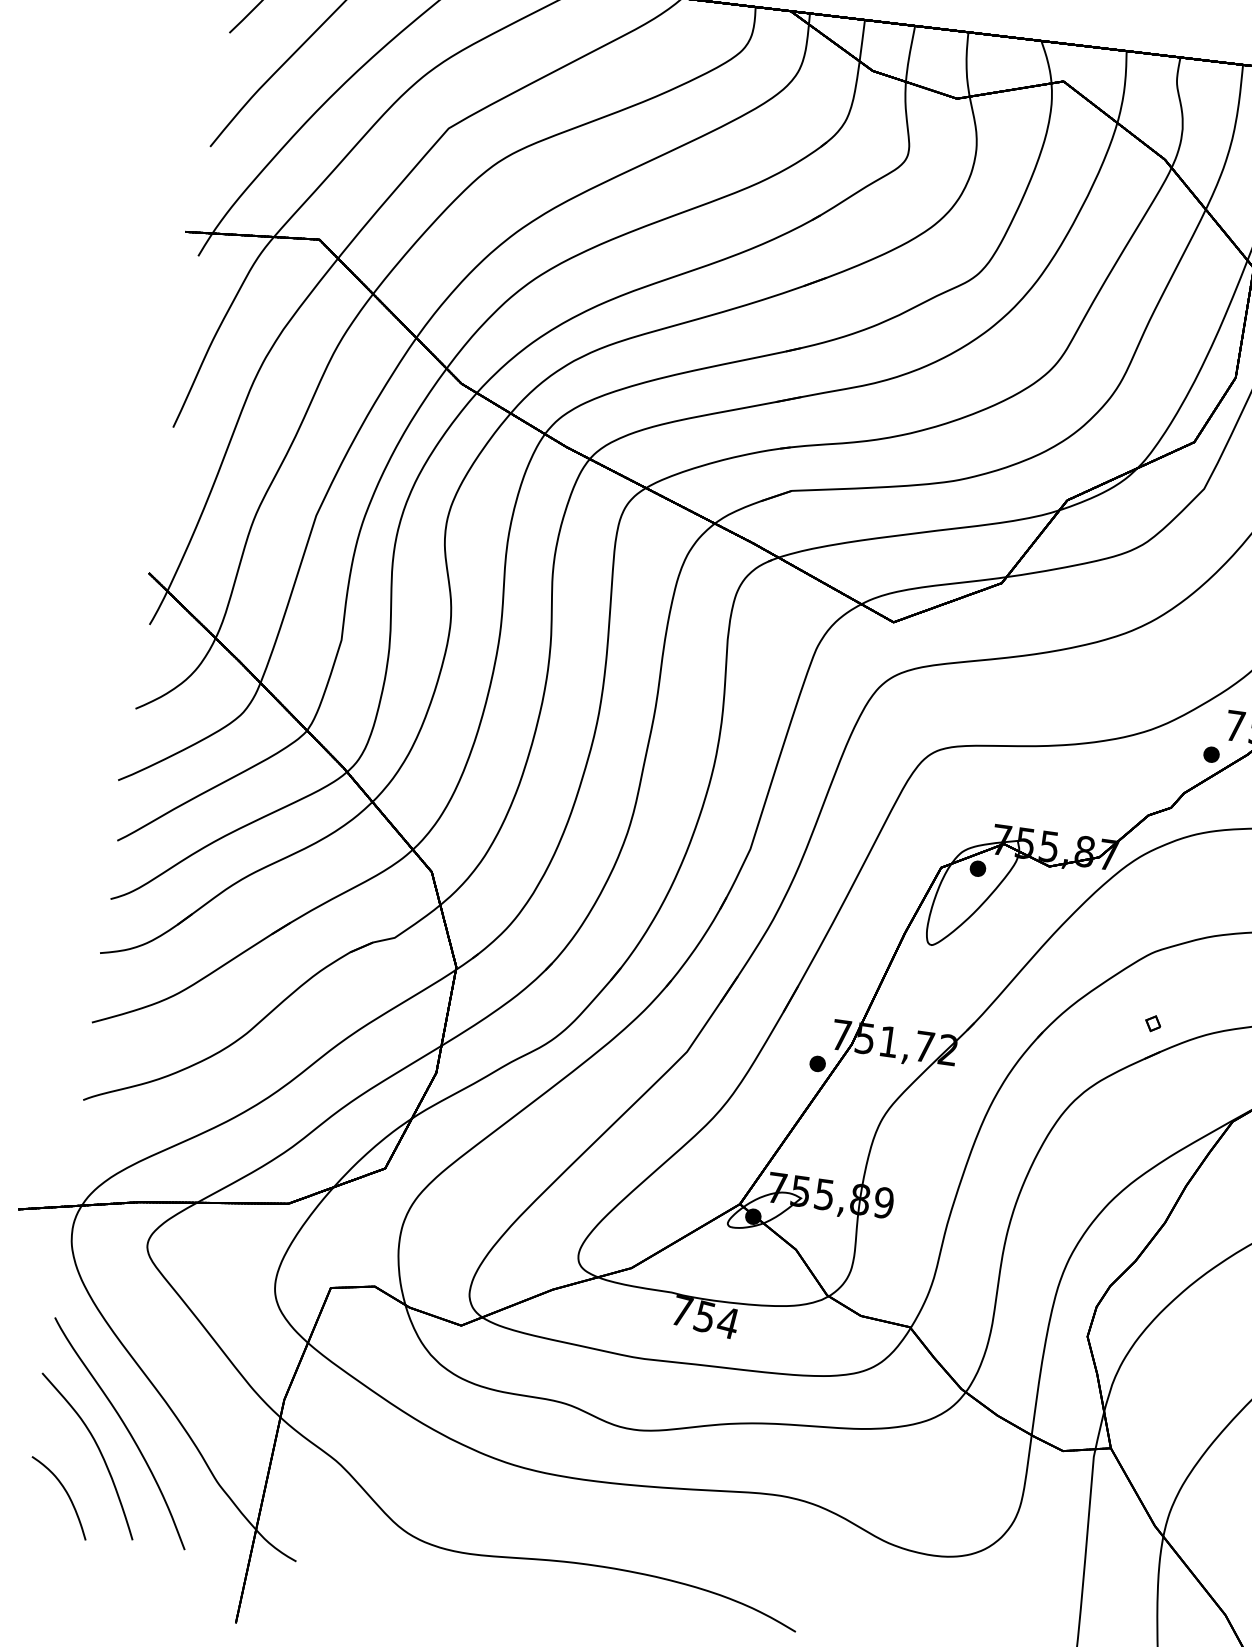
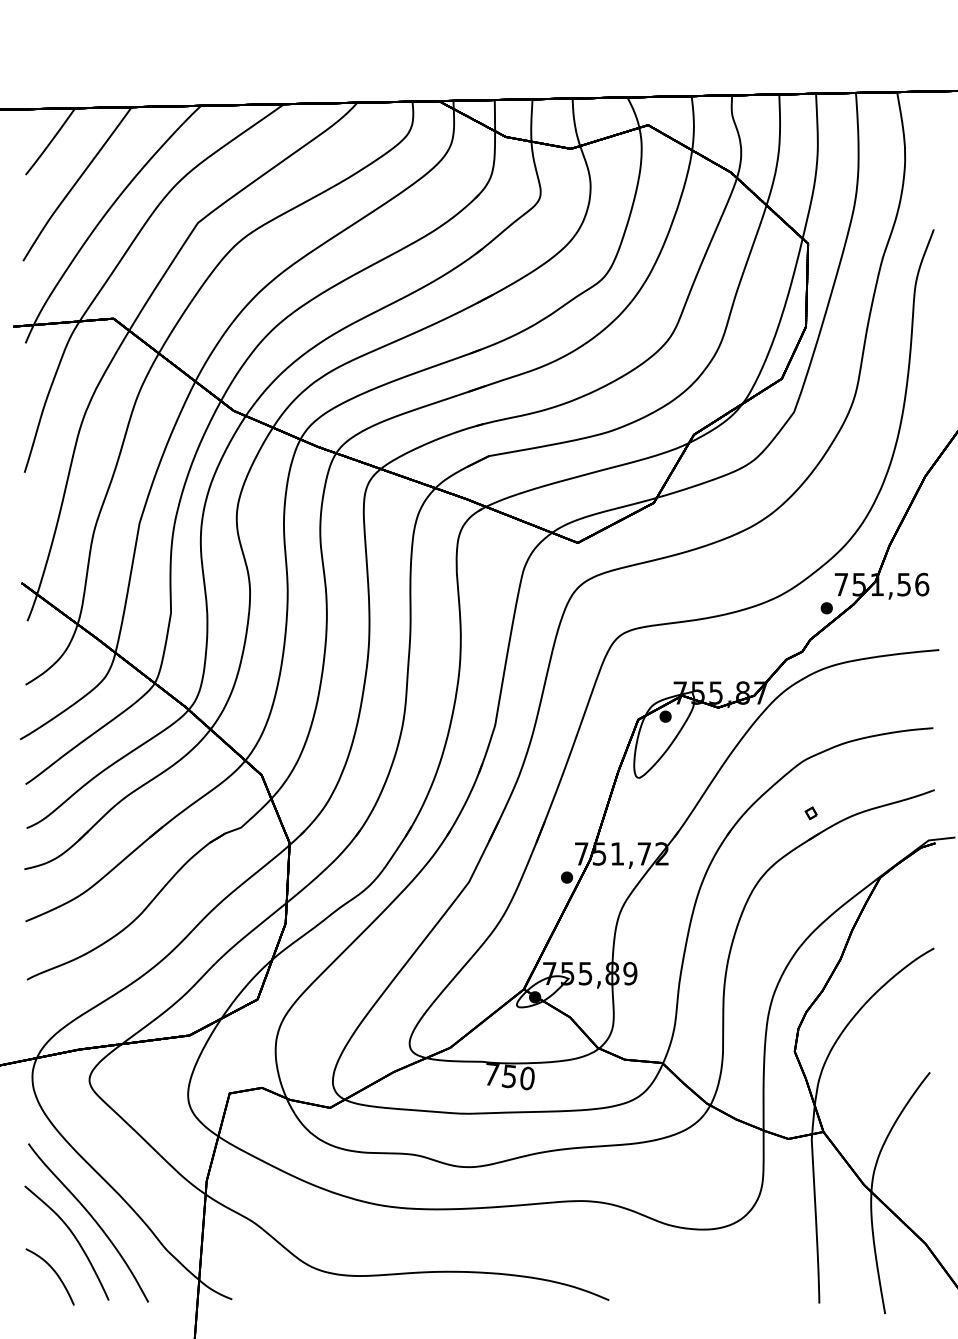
text: (727, 1322) -> (526, 1078), 754 -> 750

